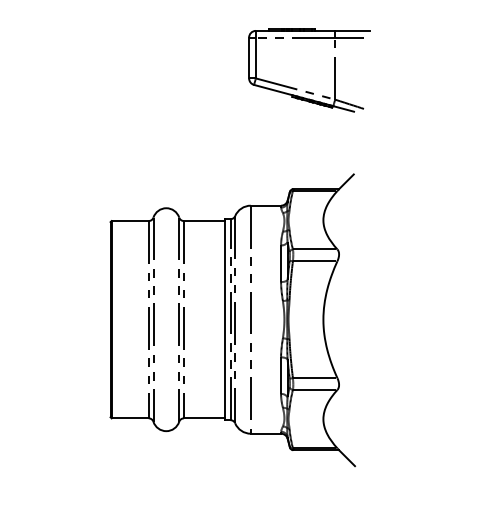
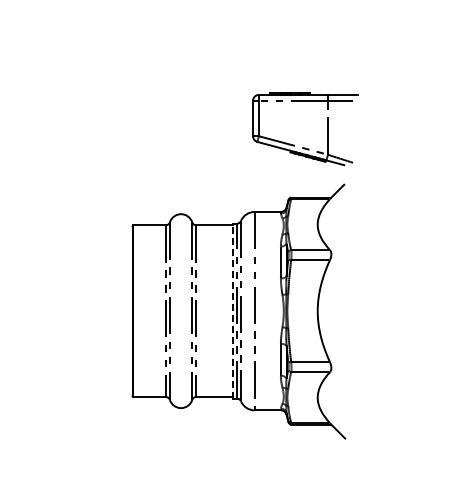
part: (309, 91) -> (305, 147), moved
line: (225, 318) -> (232, 310), solid -> dashed

